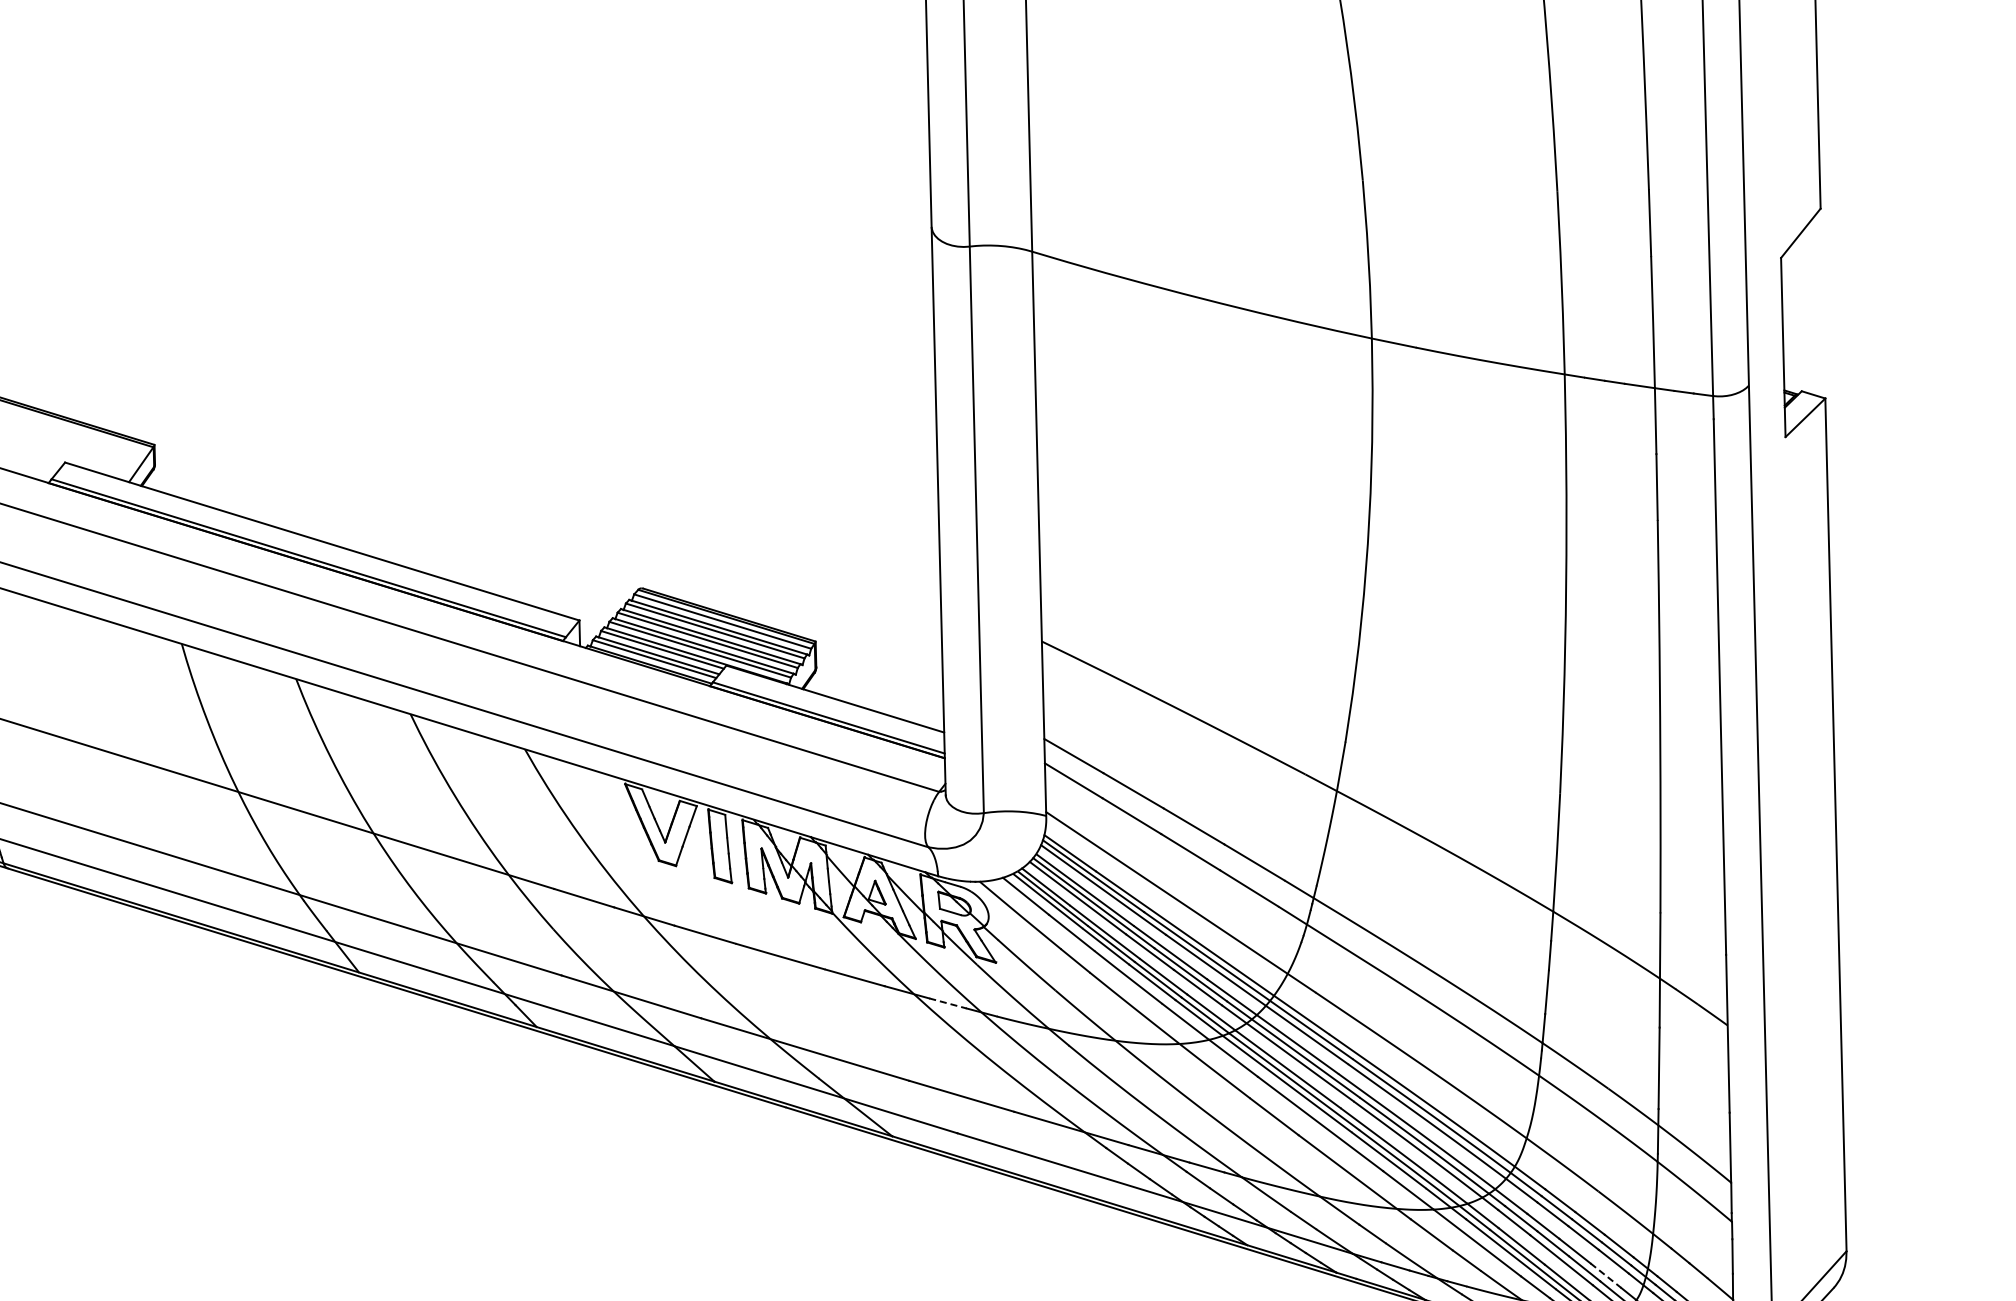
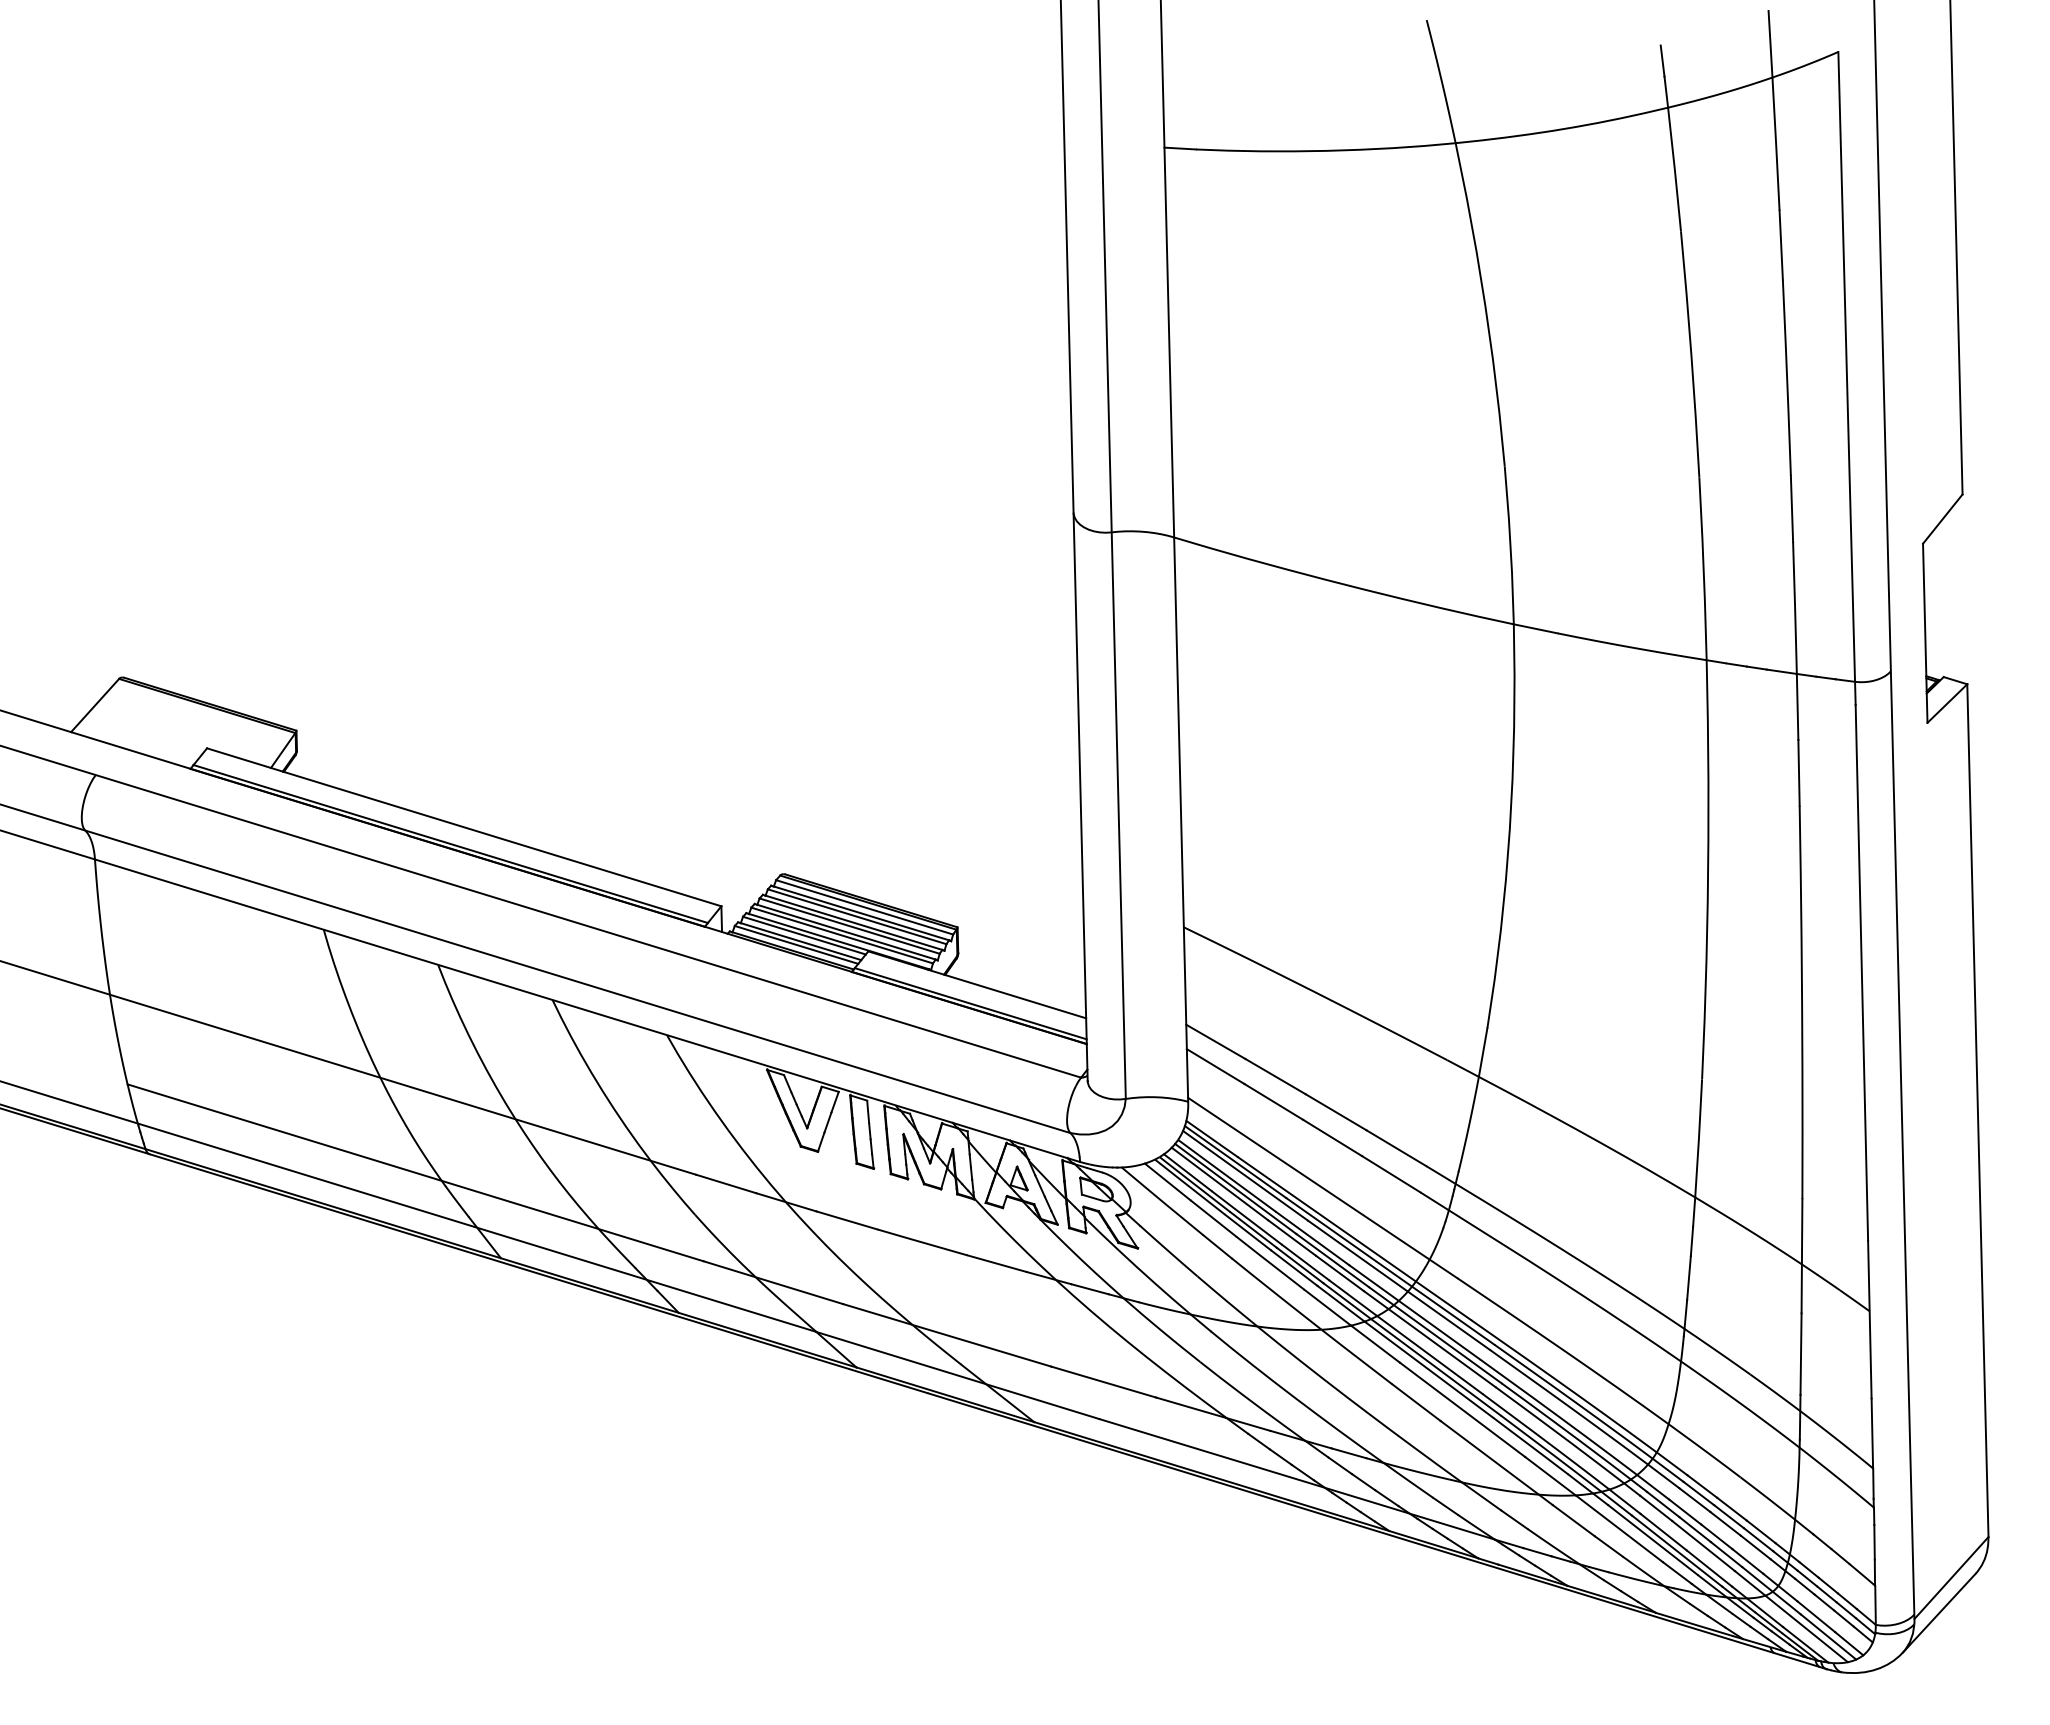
line: (948, 1003) -> (1090, 1289), dashed -> solid
line: (1605, 1275) -> (1747, 1561), dashed -> solid

